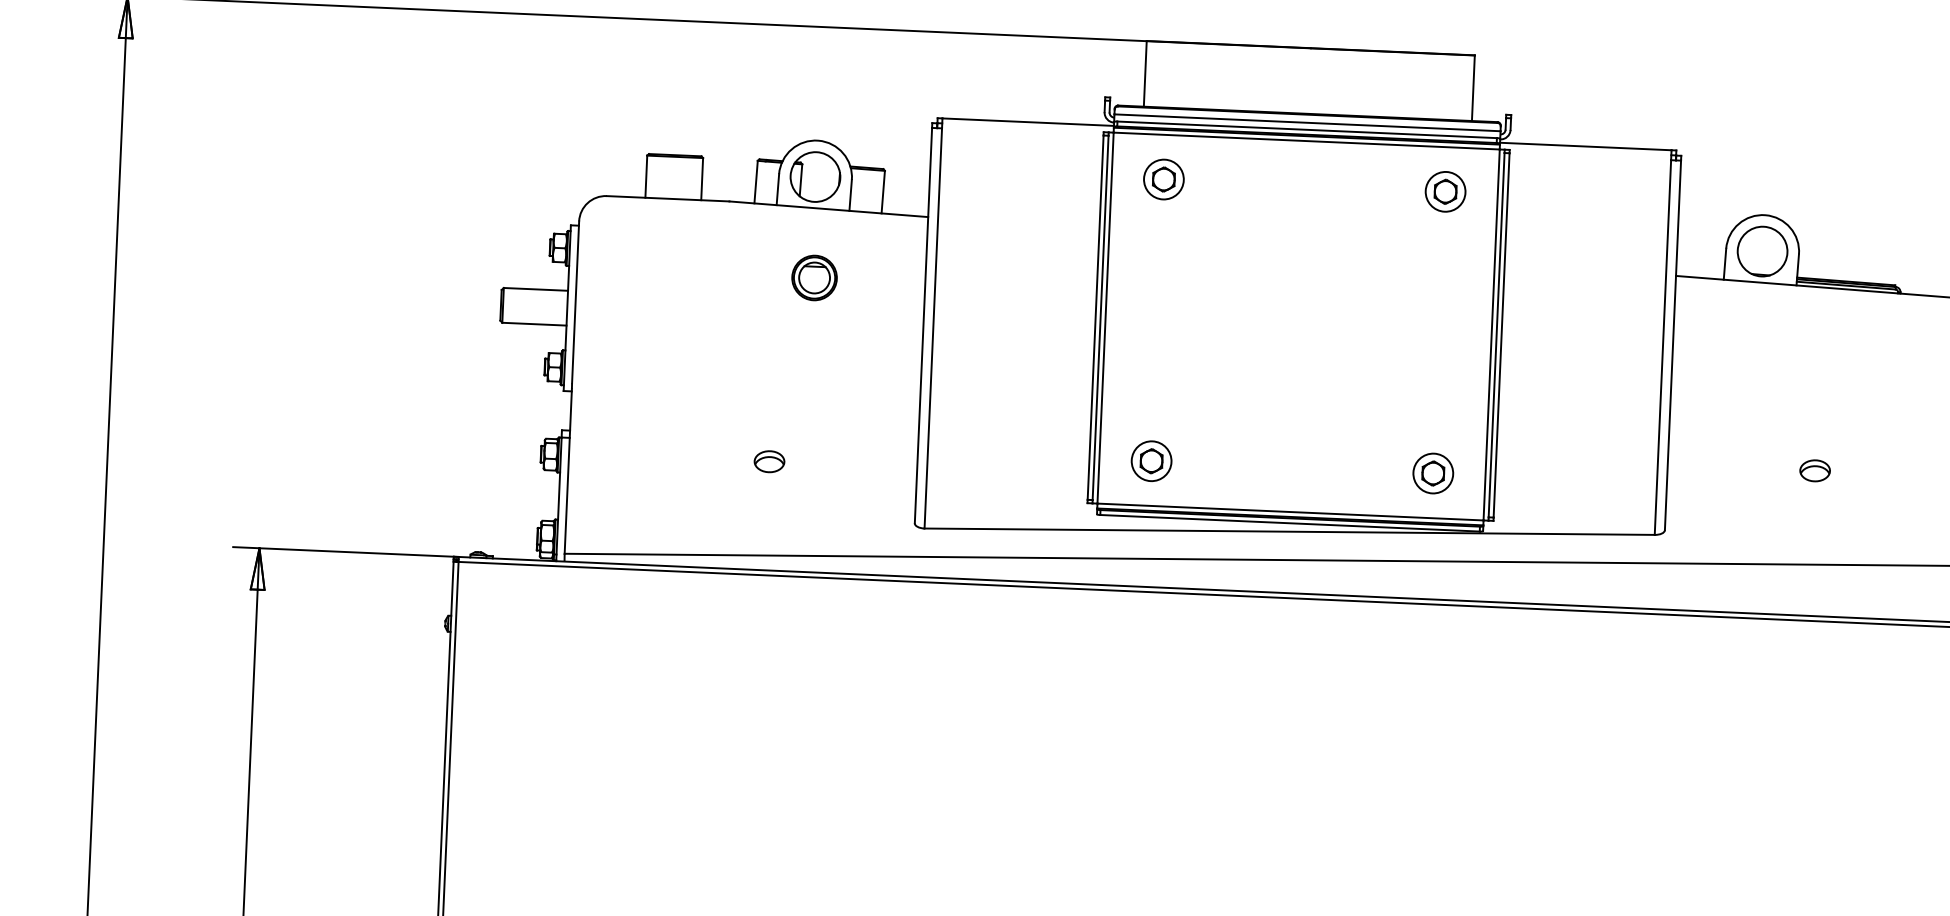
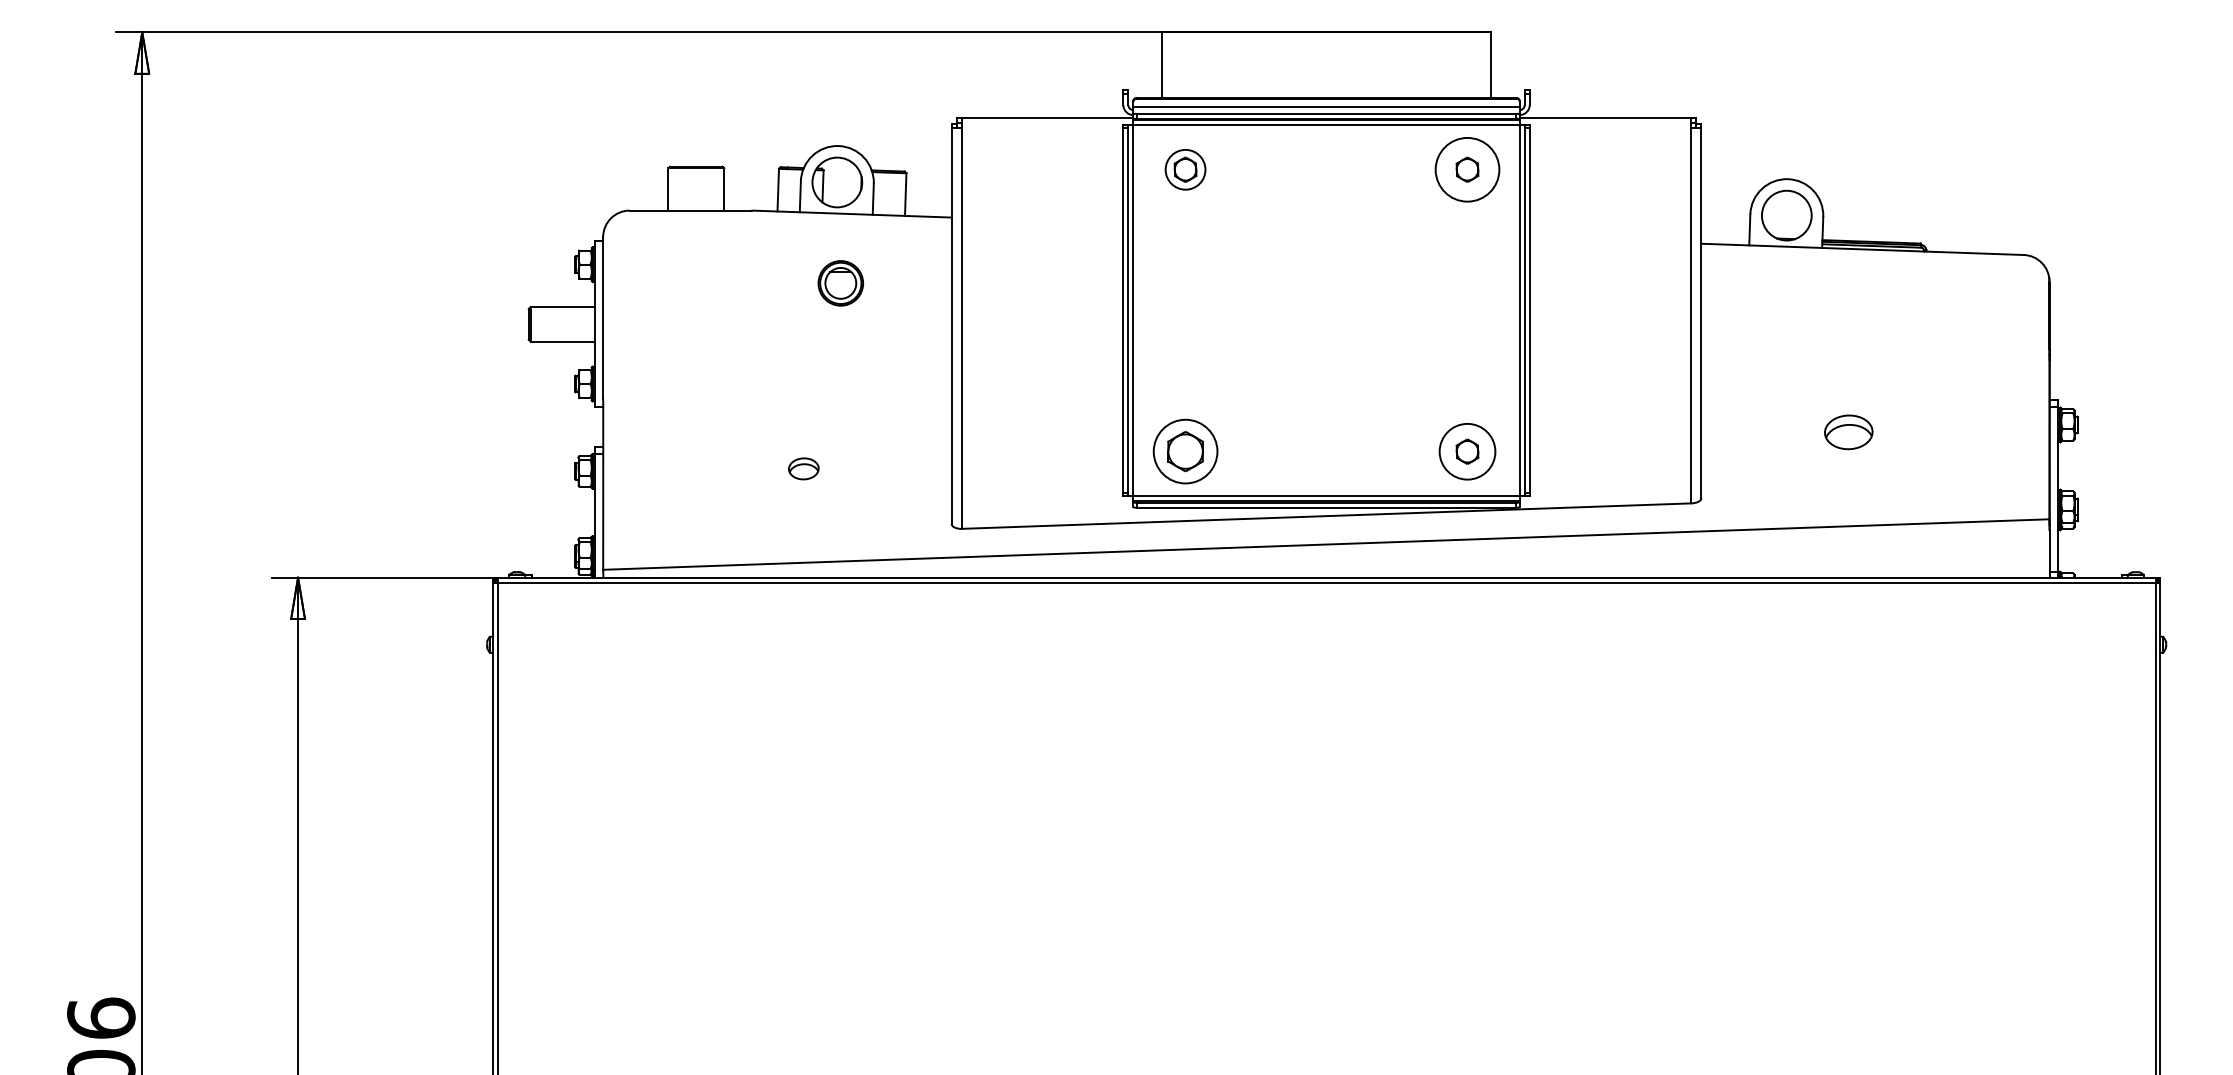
circle: (1445, 191) -> (1467, 169), size x1.6
part: (1151, 460) -> (1185, 451), size x1.6
part: (1814, 470) -> (1848, 432), size x1.6
circle: (1433, 473) -> (1467, 451), size x1.4

